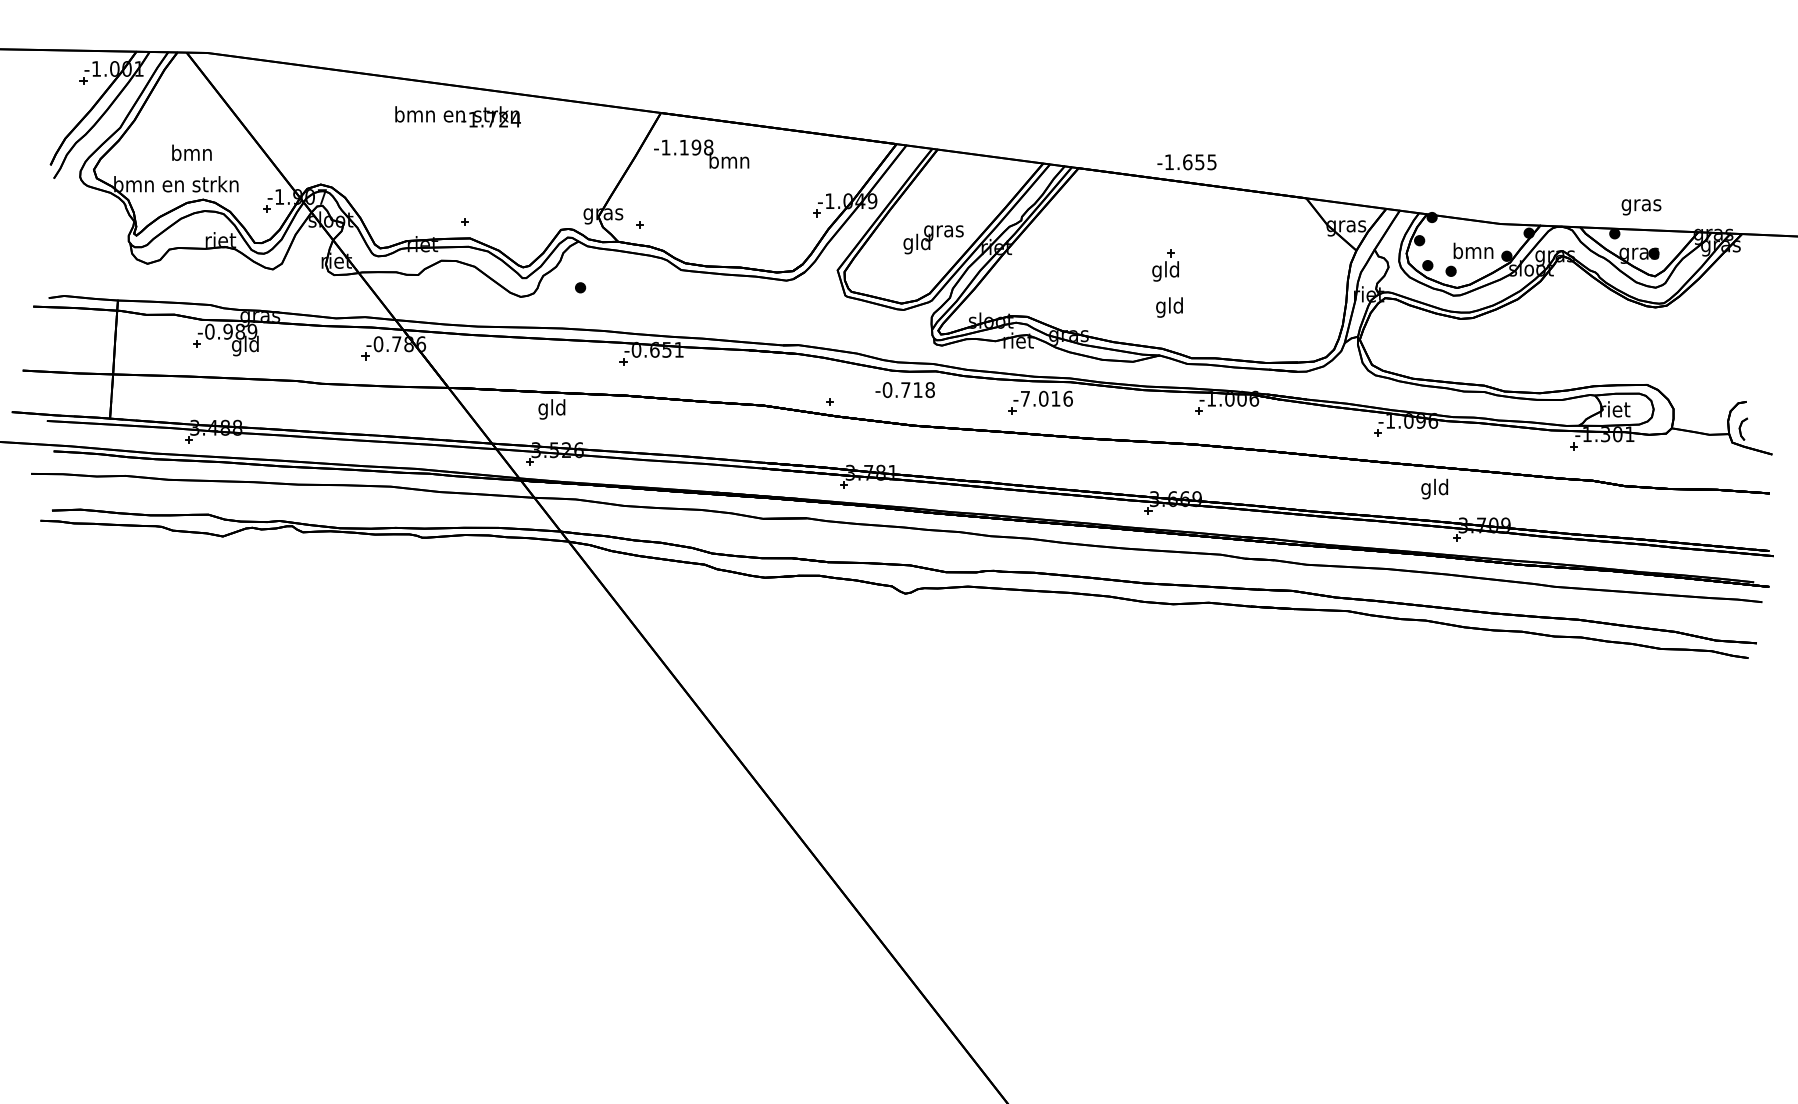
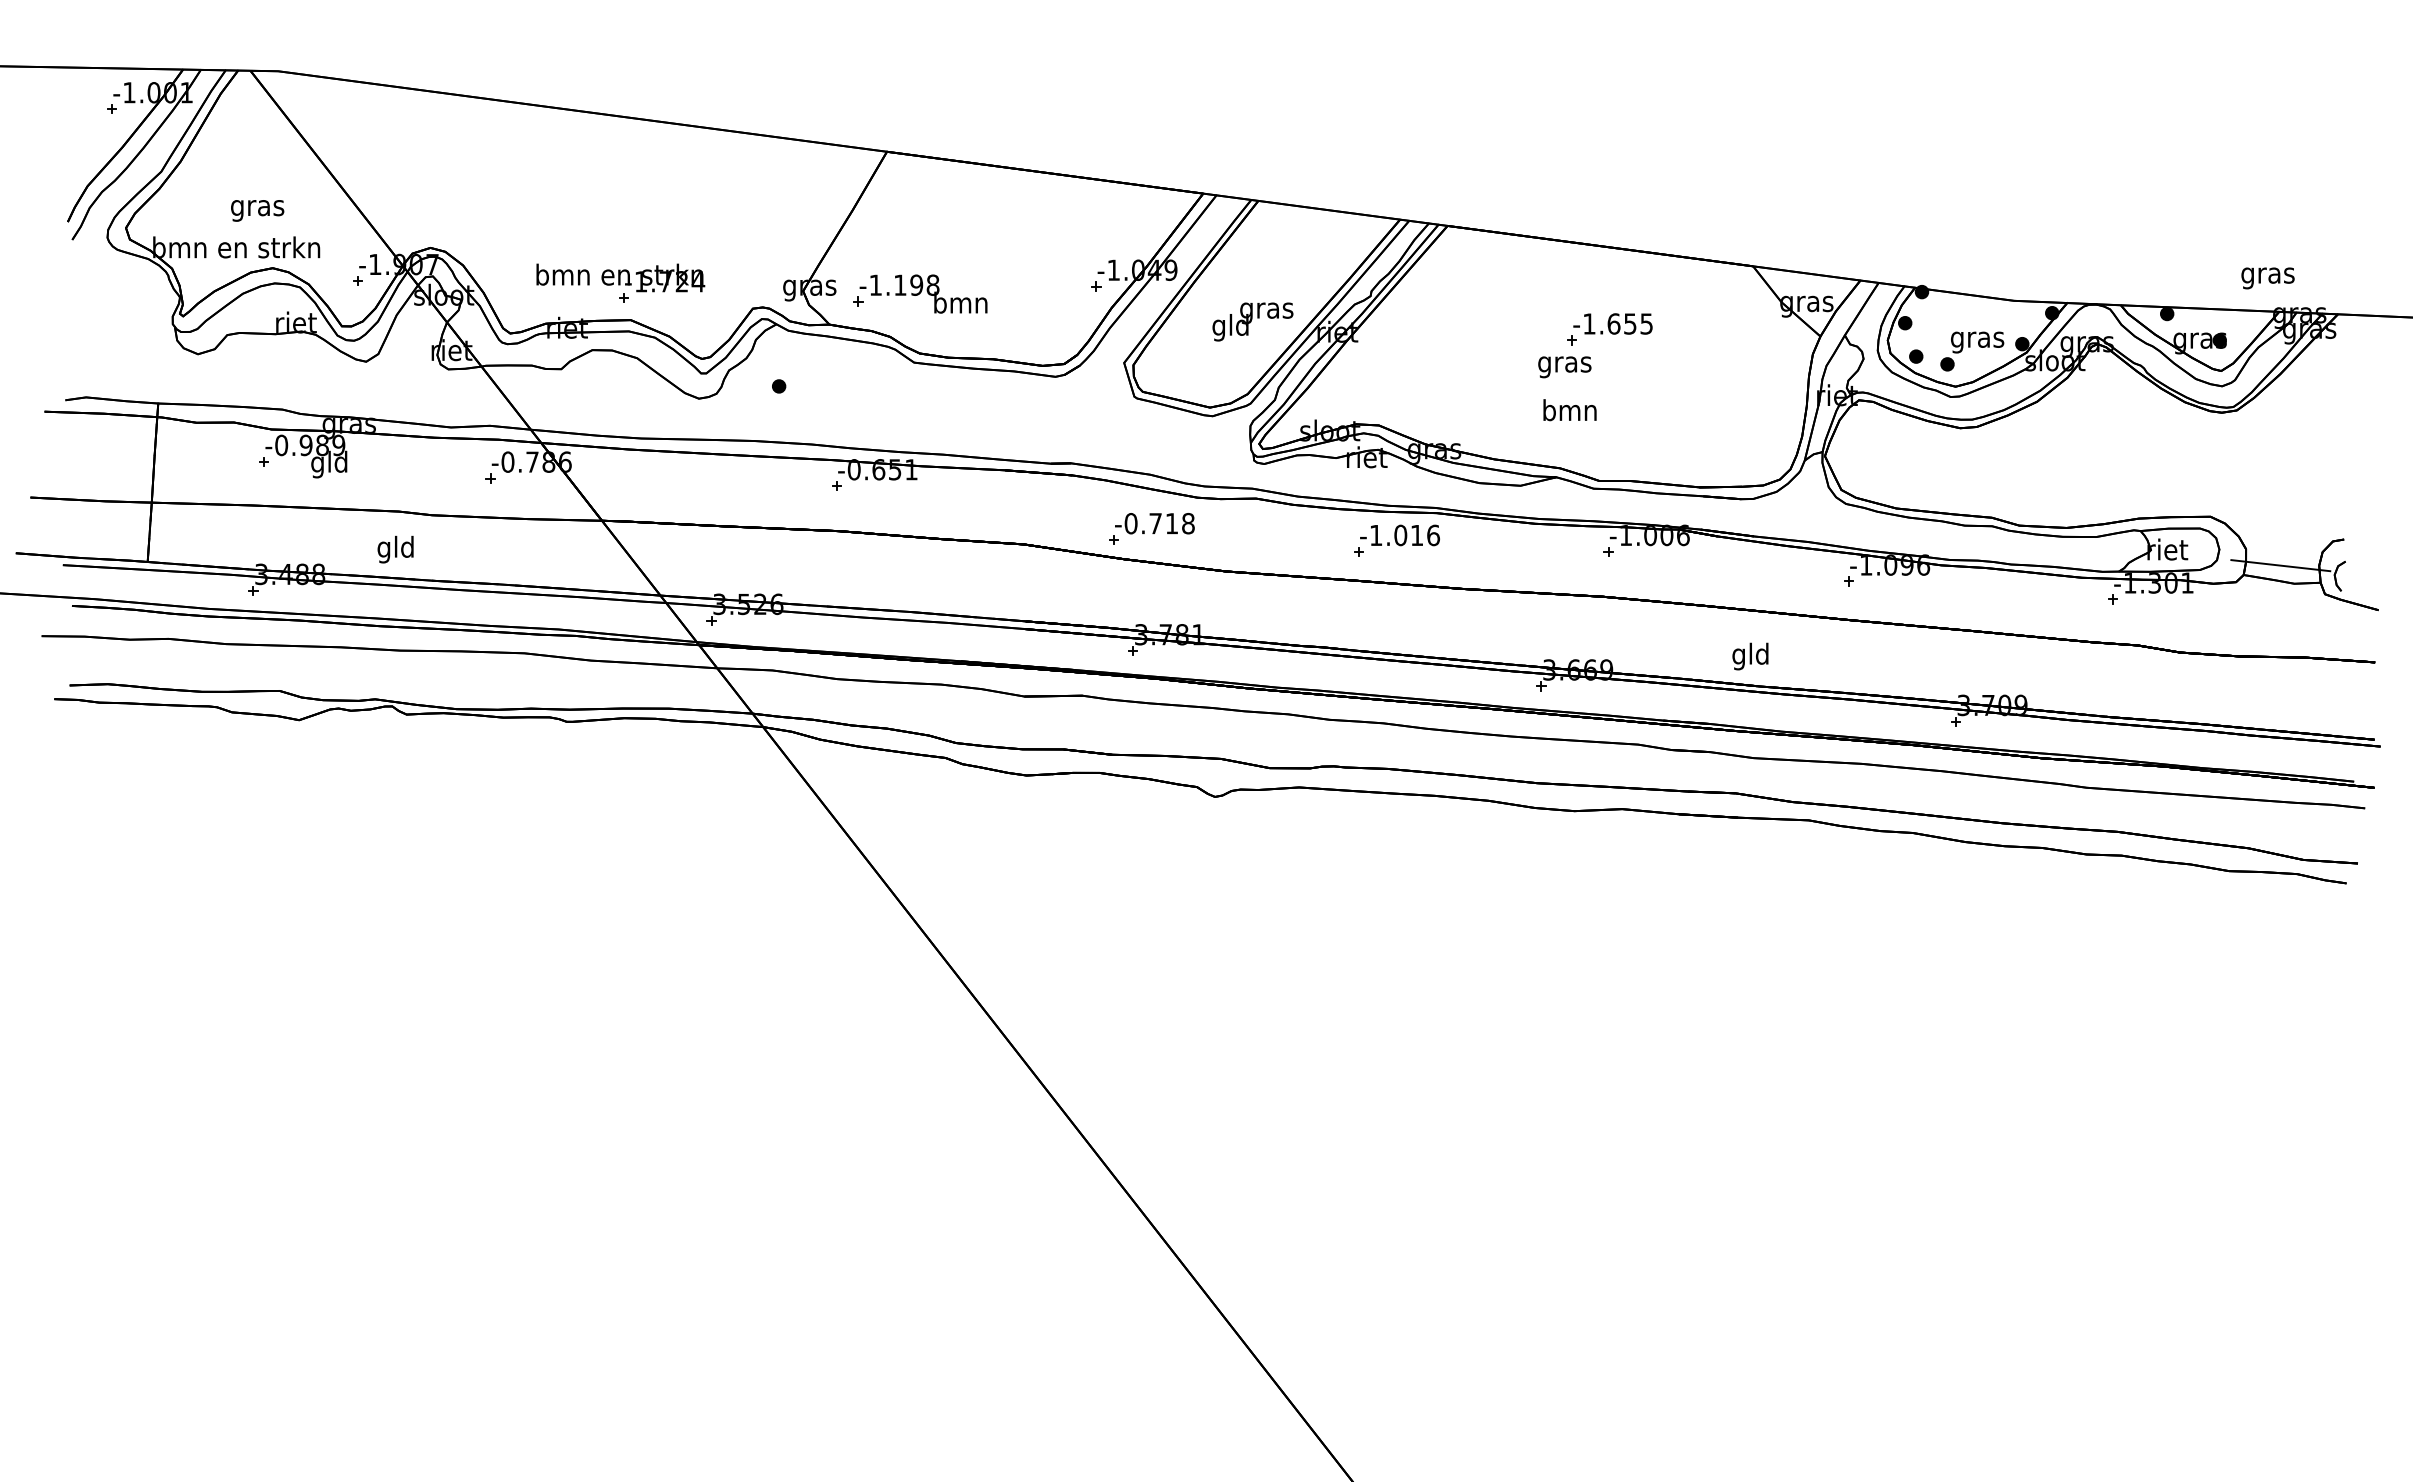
text: (457, 116) -> (620, 277), moved
text: (701, 153) -> (923, 293), moved
text: (191, 154) -> (257, 207), bmn -> gras
text: (1186, 161) -> (1612, 323), moved
text: (1641, 207) -> (2267, 278), moved
text: (1473, 252) -> (1977, 339), bmn -> gras
text: (1165, 271) -> (1564, 364), gld -> gras
text: (1169, 307) -> (1569, 412), gld -> bmn
text: (904, 389) -> (1154, 523), moved
text: (1025, 398) -> (1376, 535), -7.016 -> -1.016
text: (551, 409) -> (395, 549), moved
line: (1699, 421) -> (2280, 565), added
text: (1434, 489) -> (1750, 656), moved

